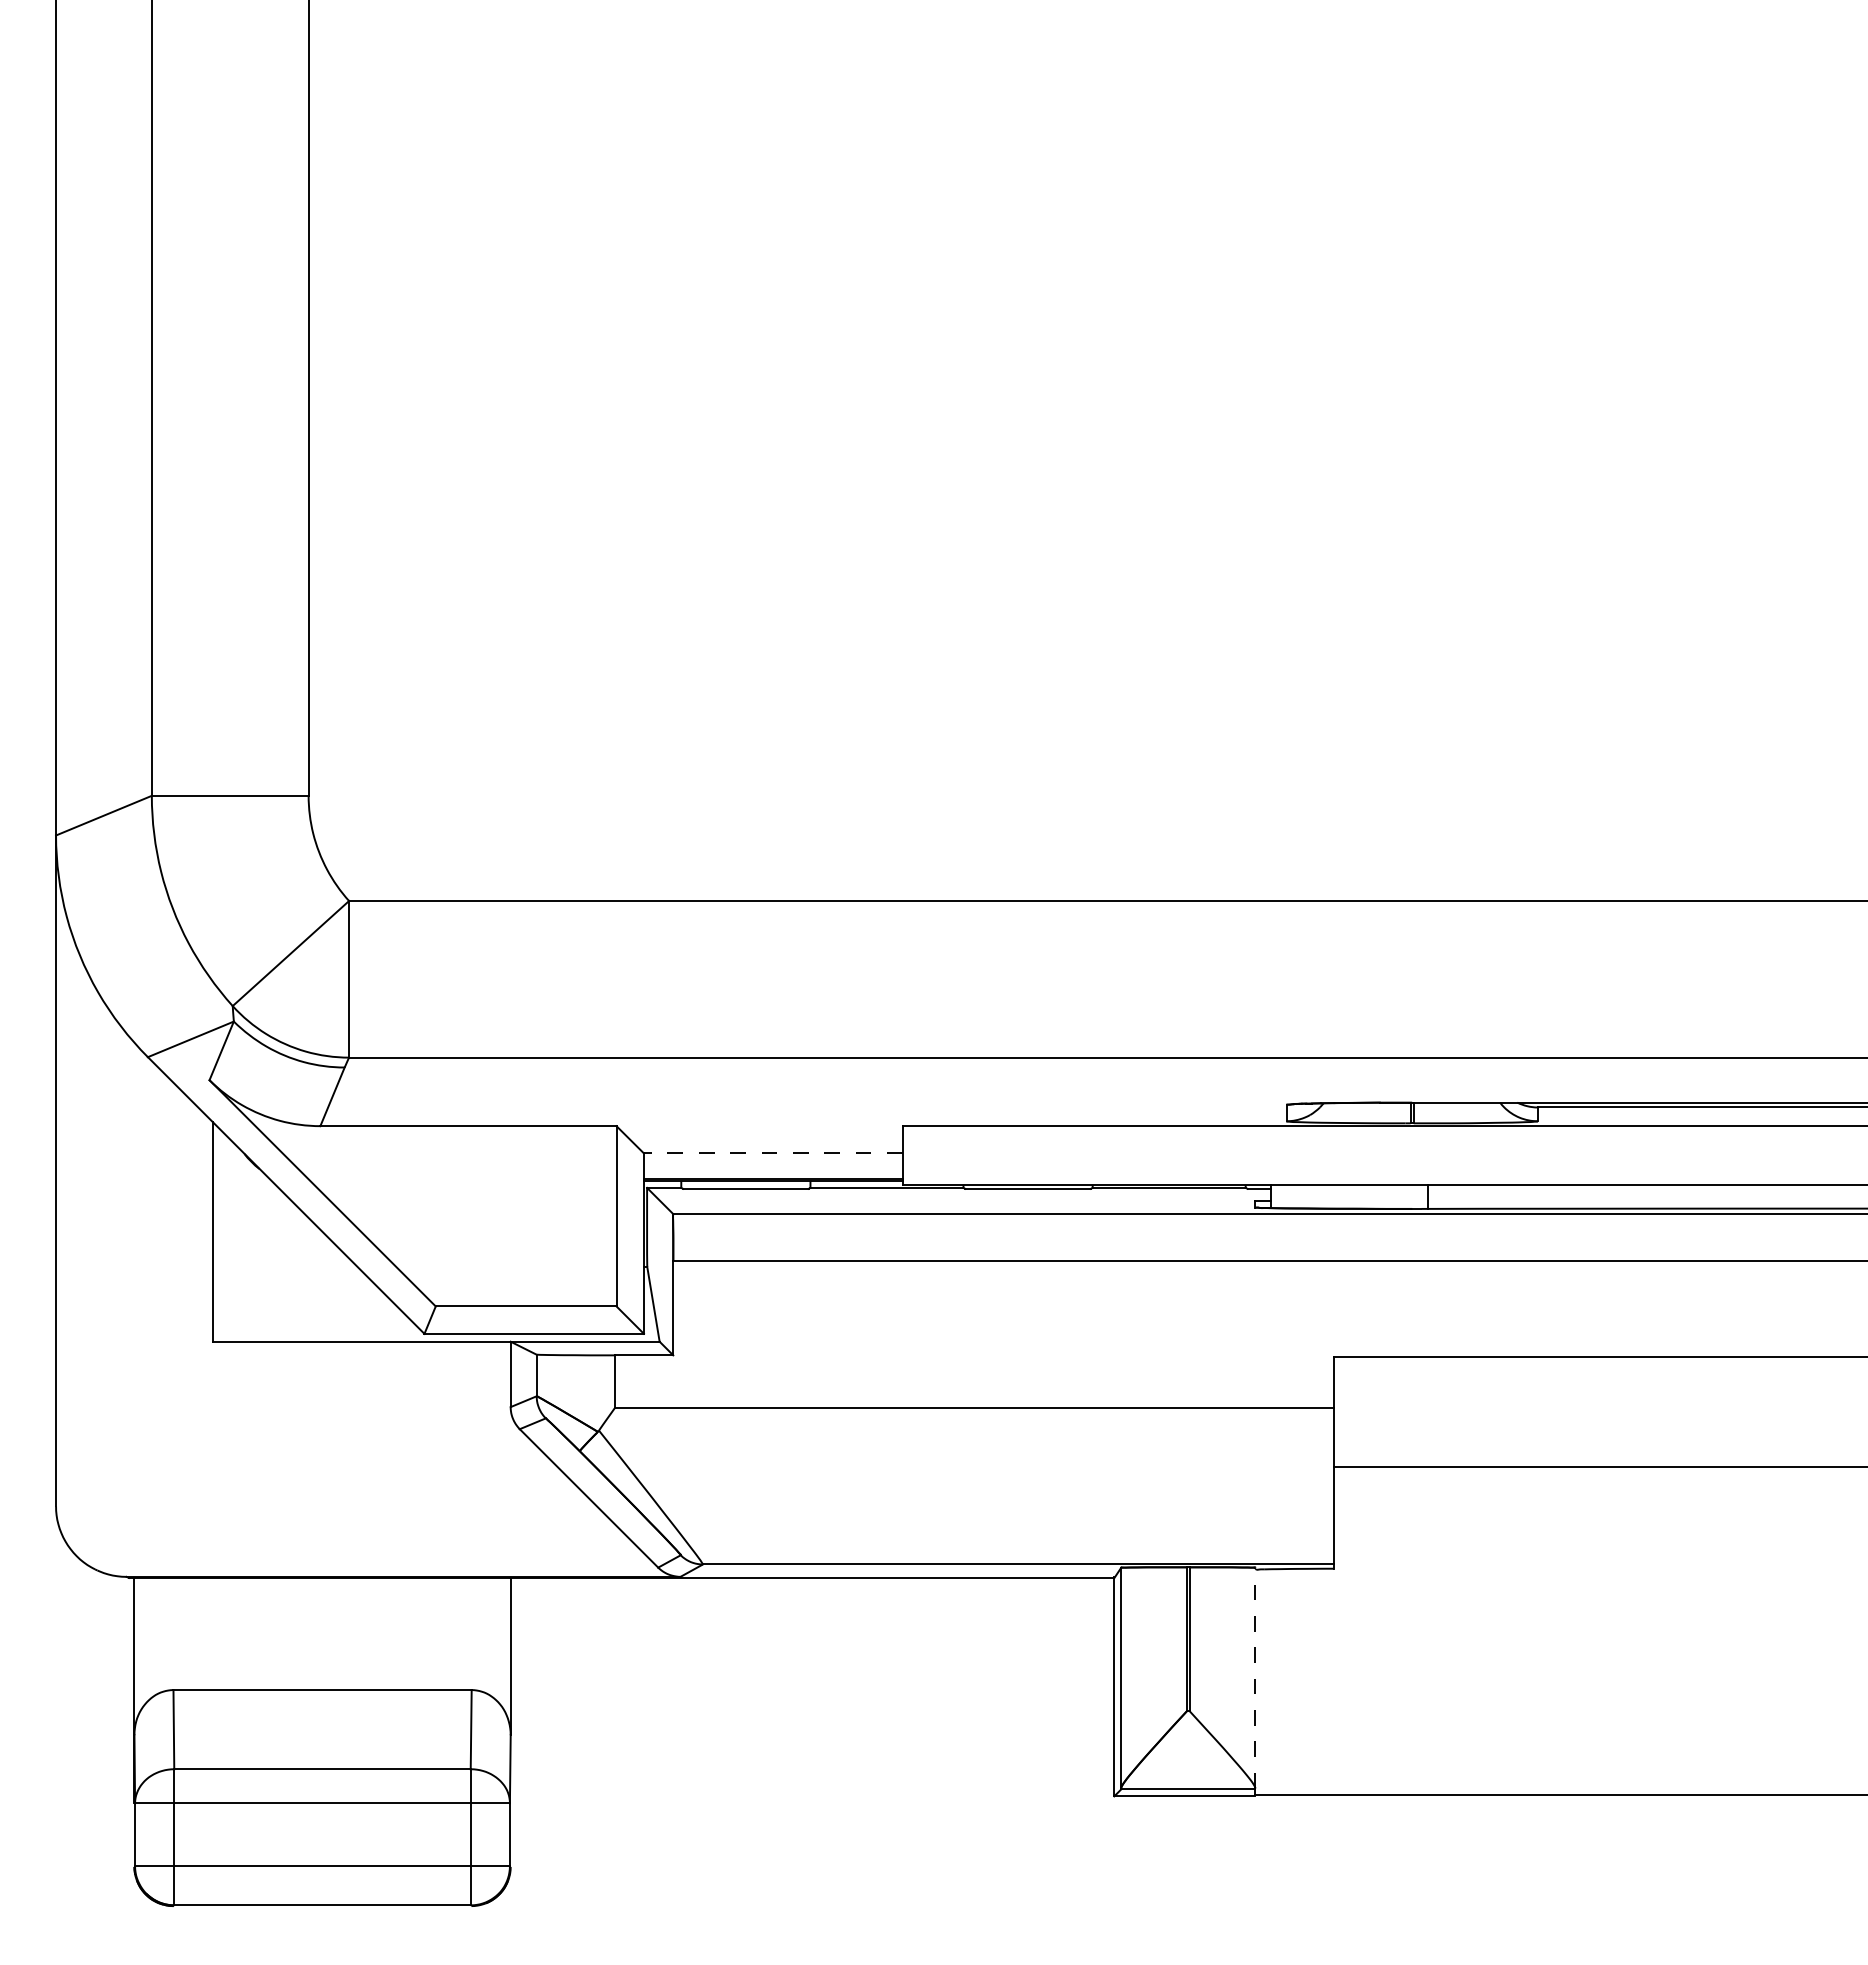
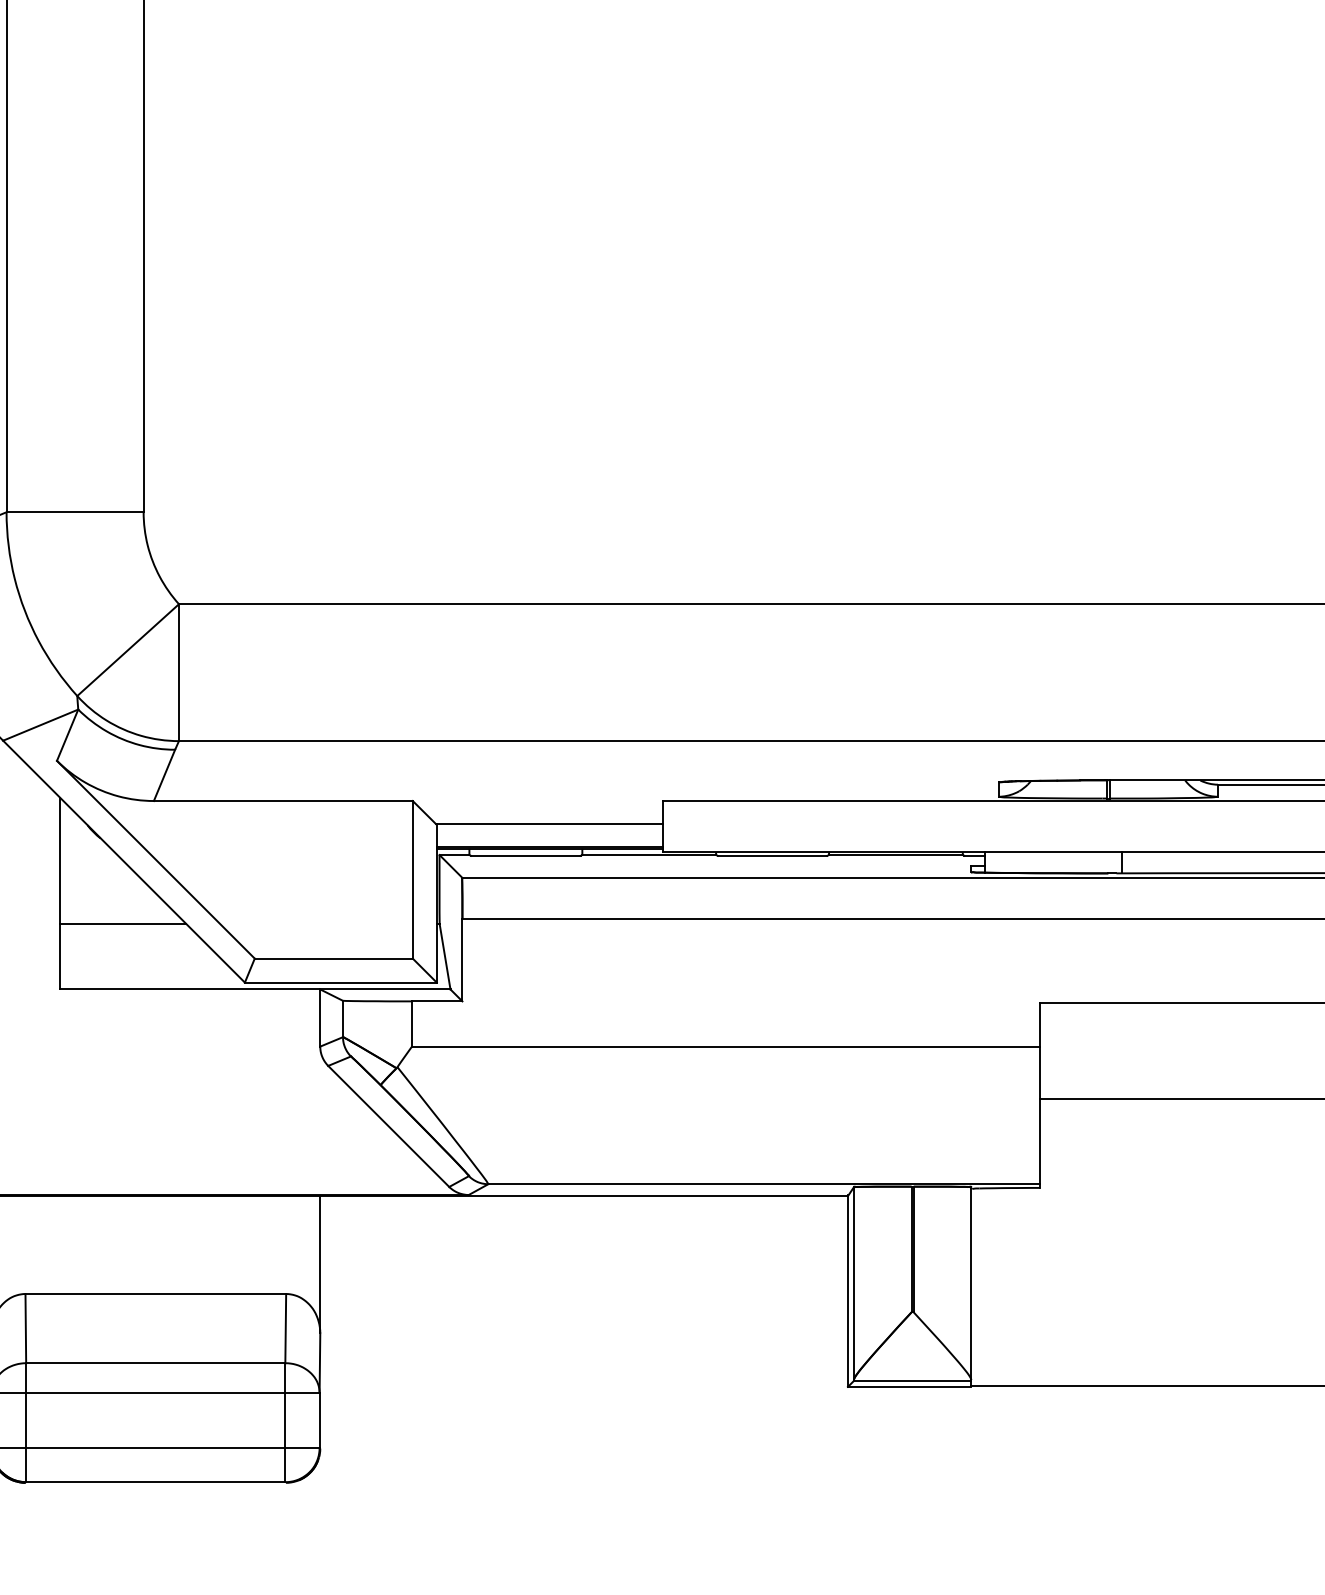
line: (772, 1152) -> (549, 824), dashed -> solid
line: (284, 1266) -> (122, 923), added
line: (1255, 1677) -> (971, 1283), dashed -> solid

